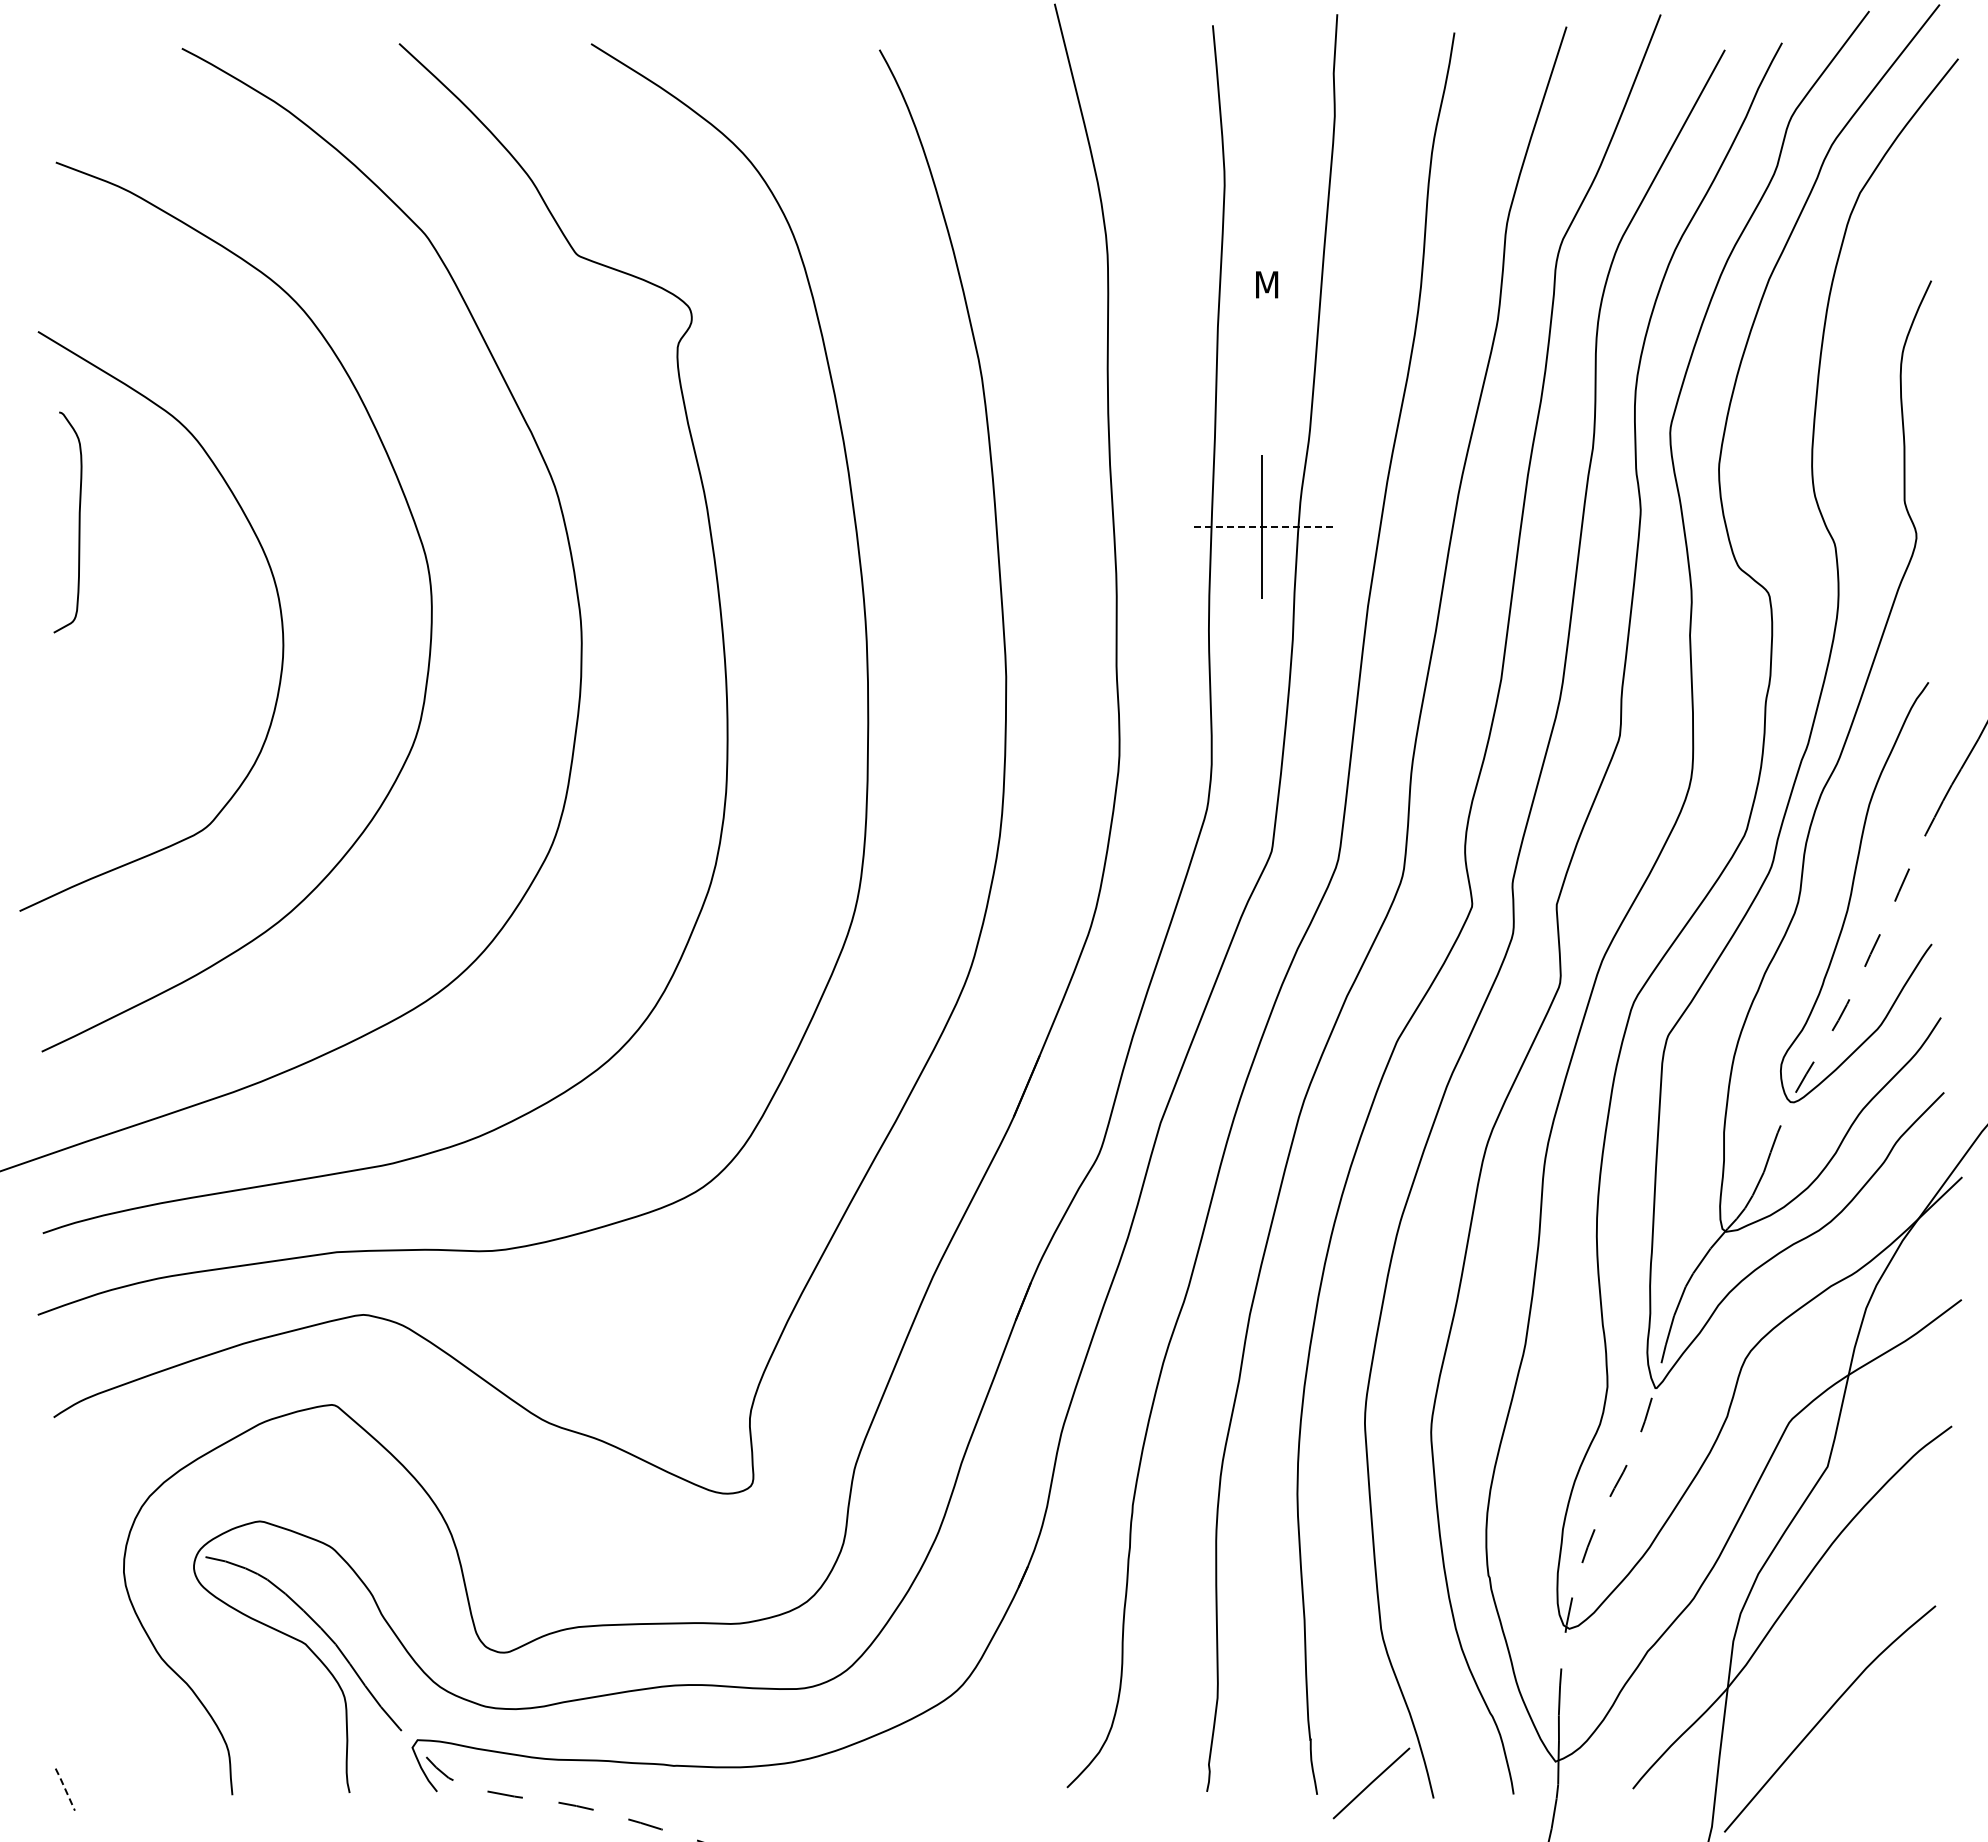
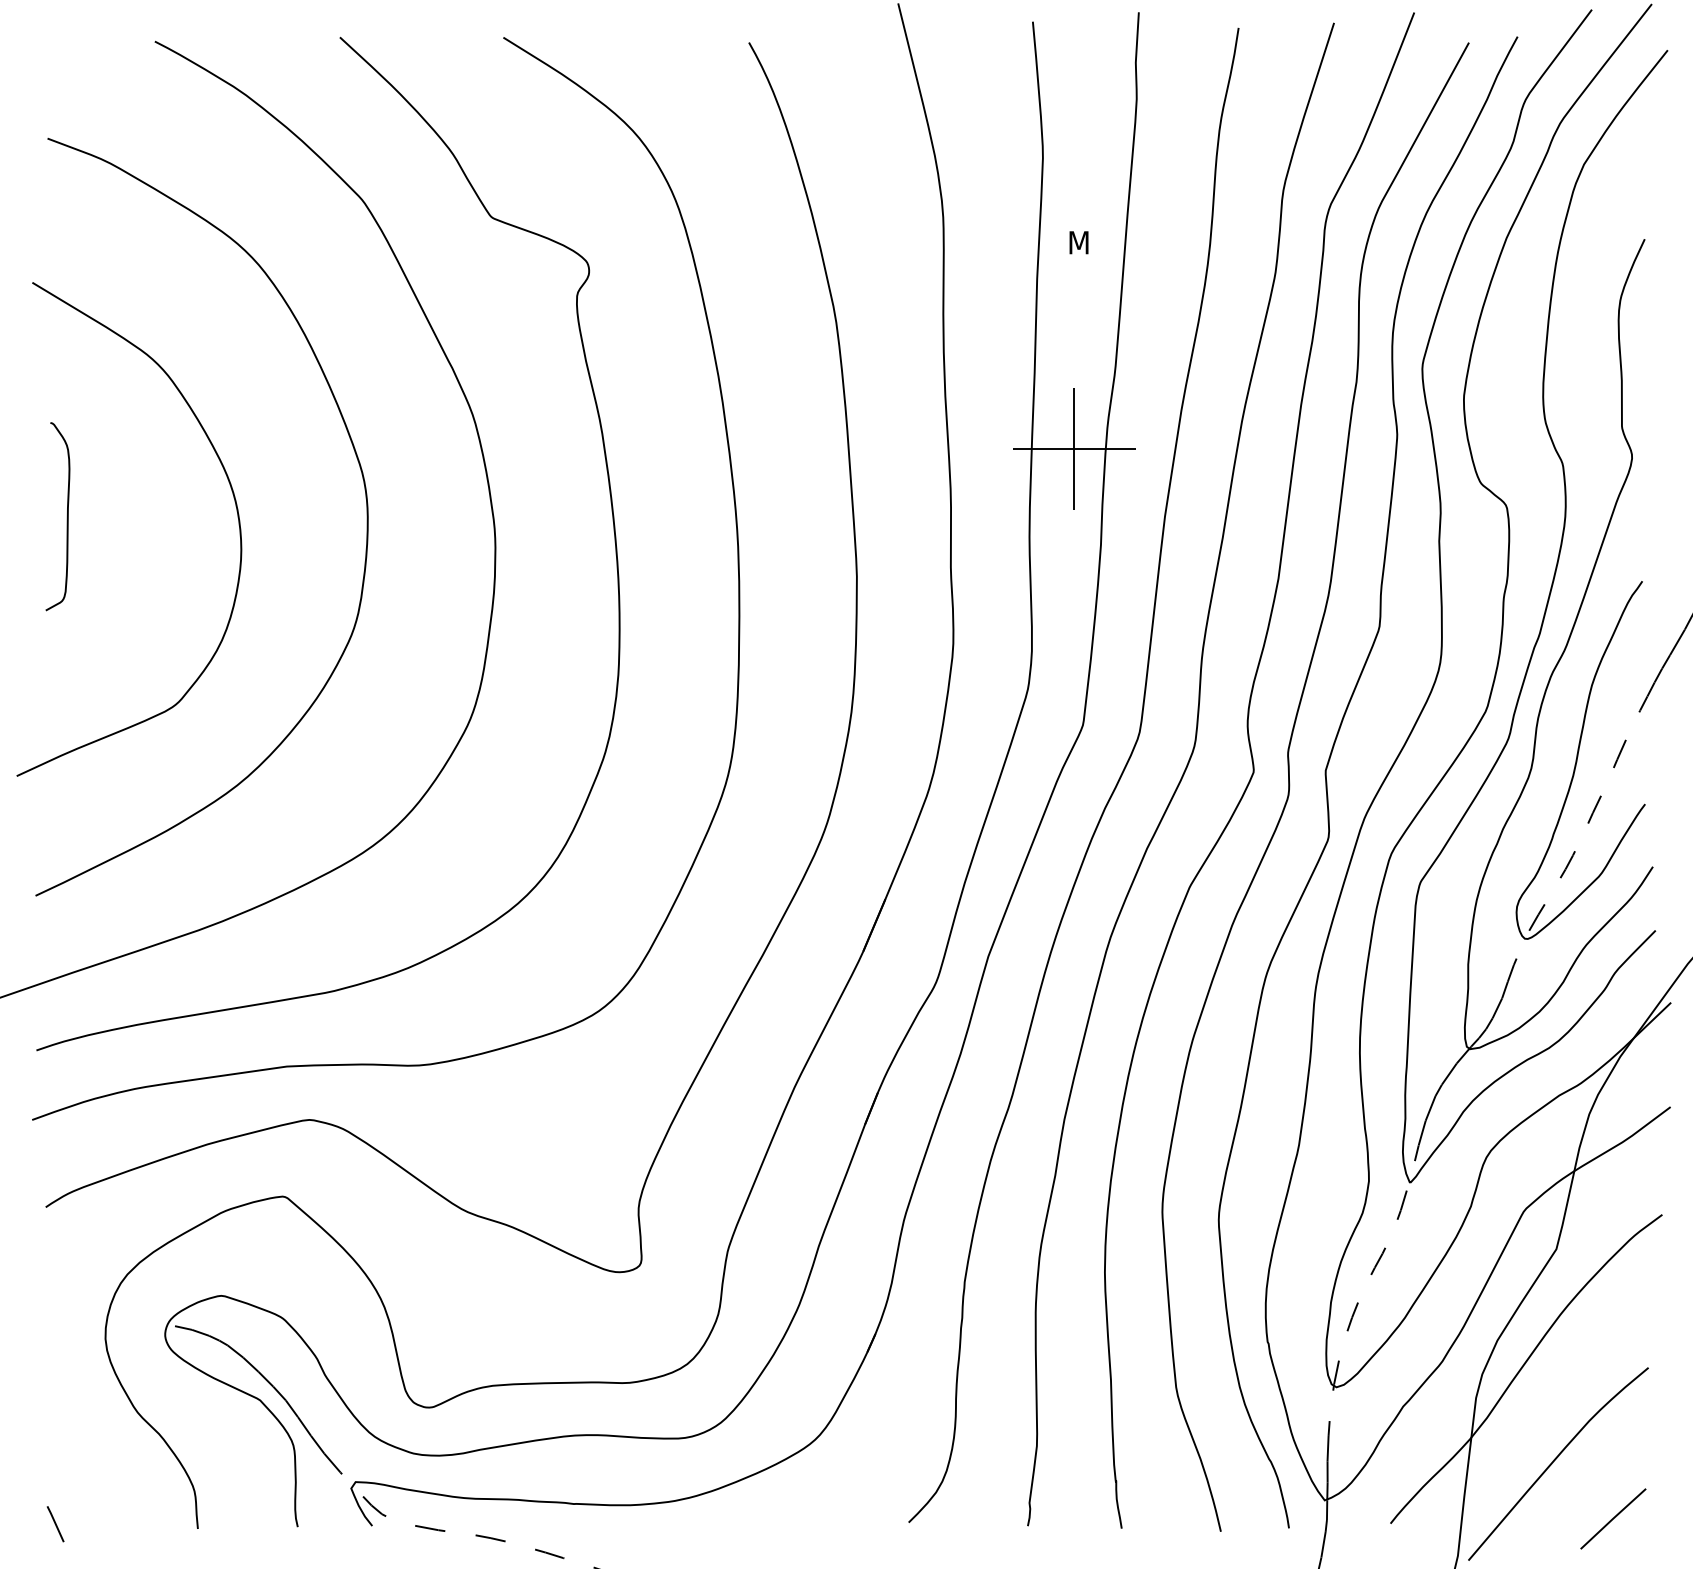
curve: (78, 522) -> (66, 516), moved
line: (1261, 527) -> (1074, 449), dashed -> solid
line: (1371, 1783) -> (1613, 1519), moved
line: (65, 1788) -> (55, 1523), dashed -> solid

